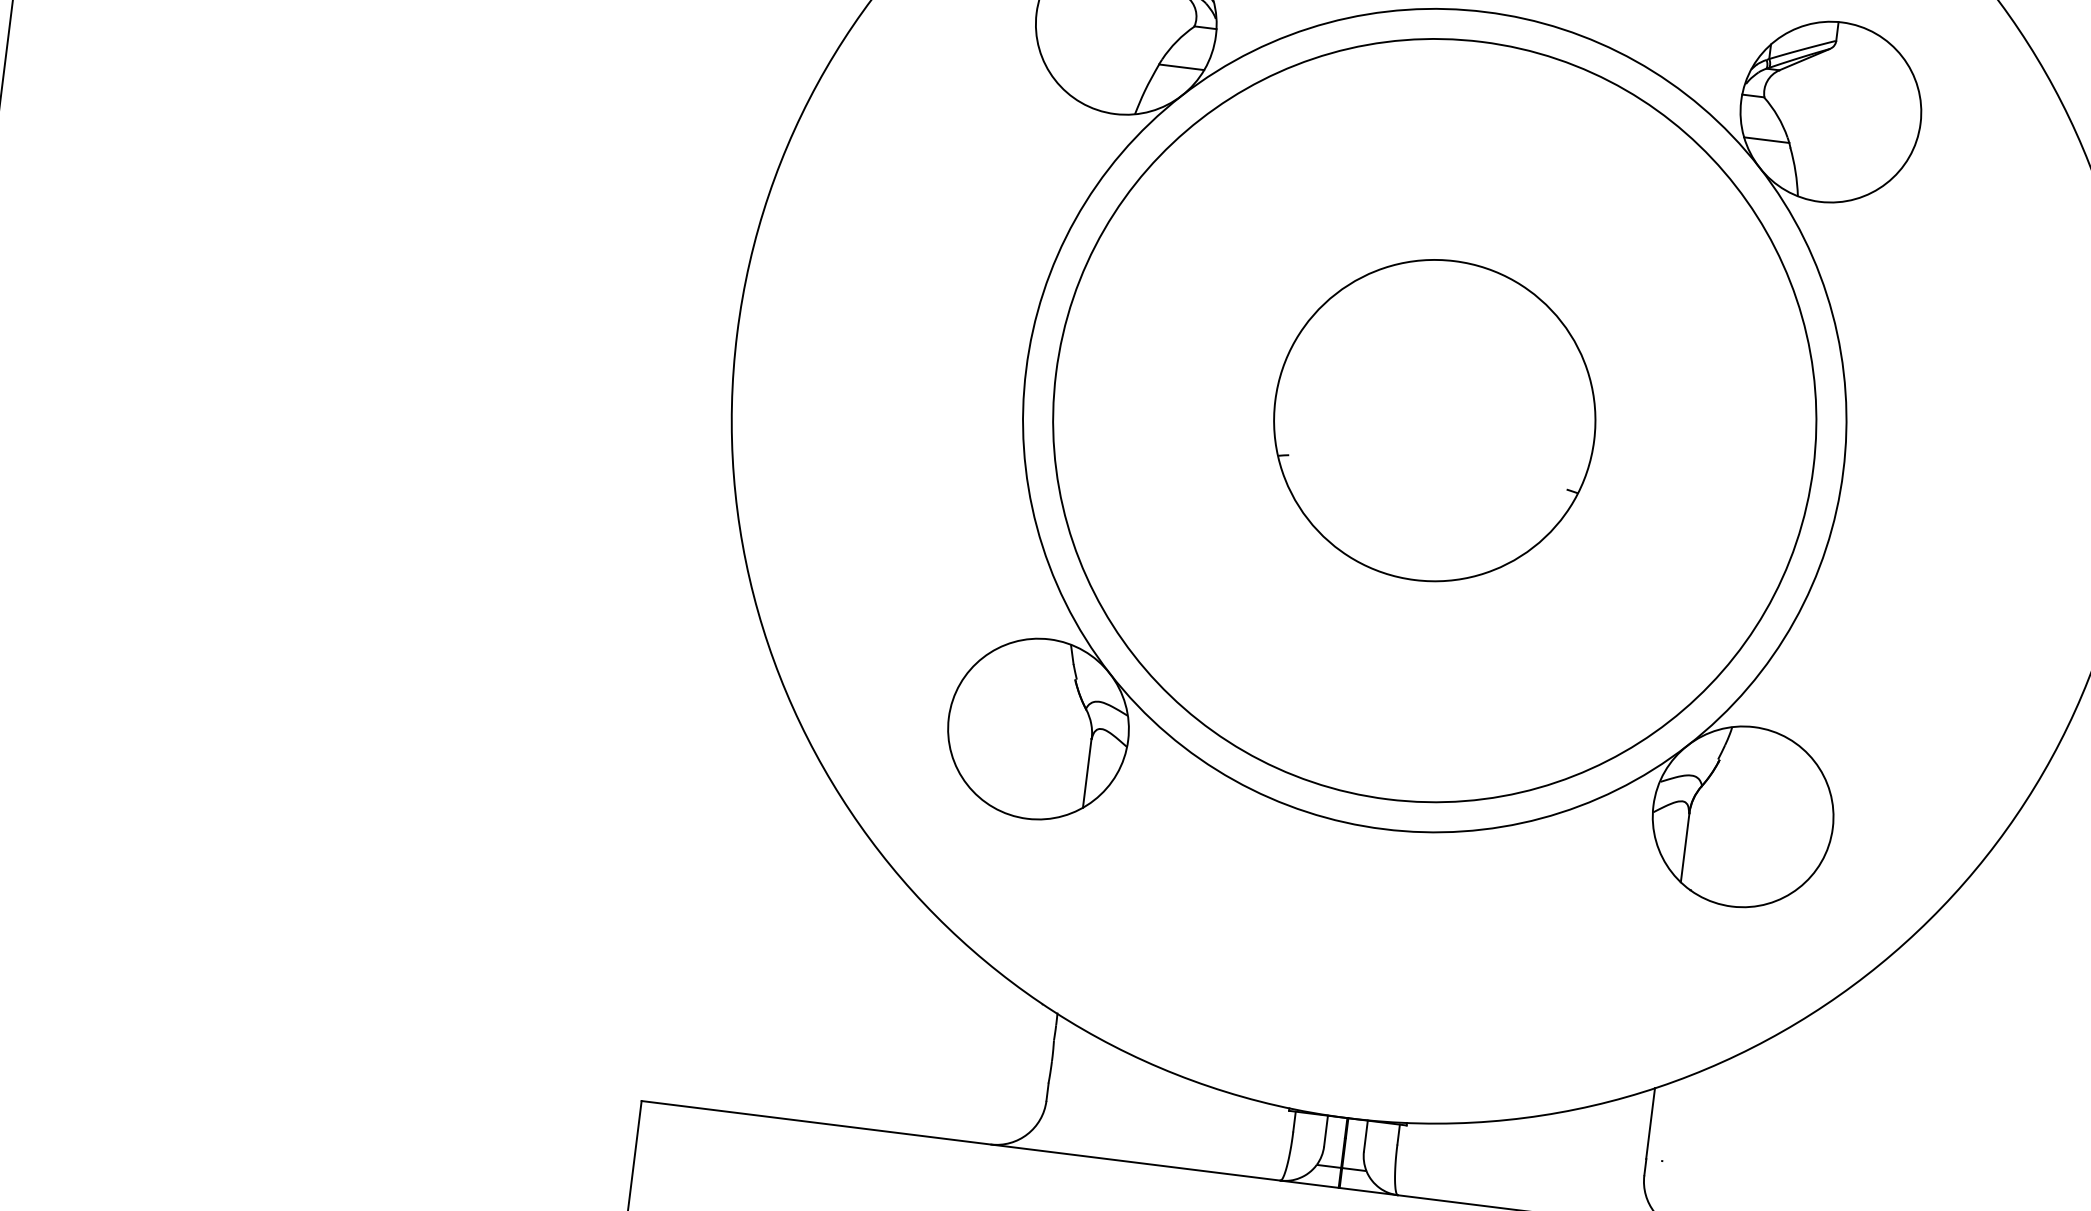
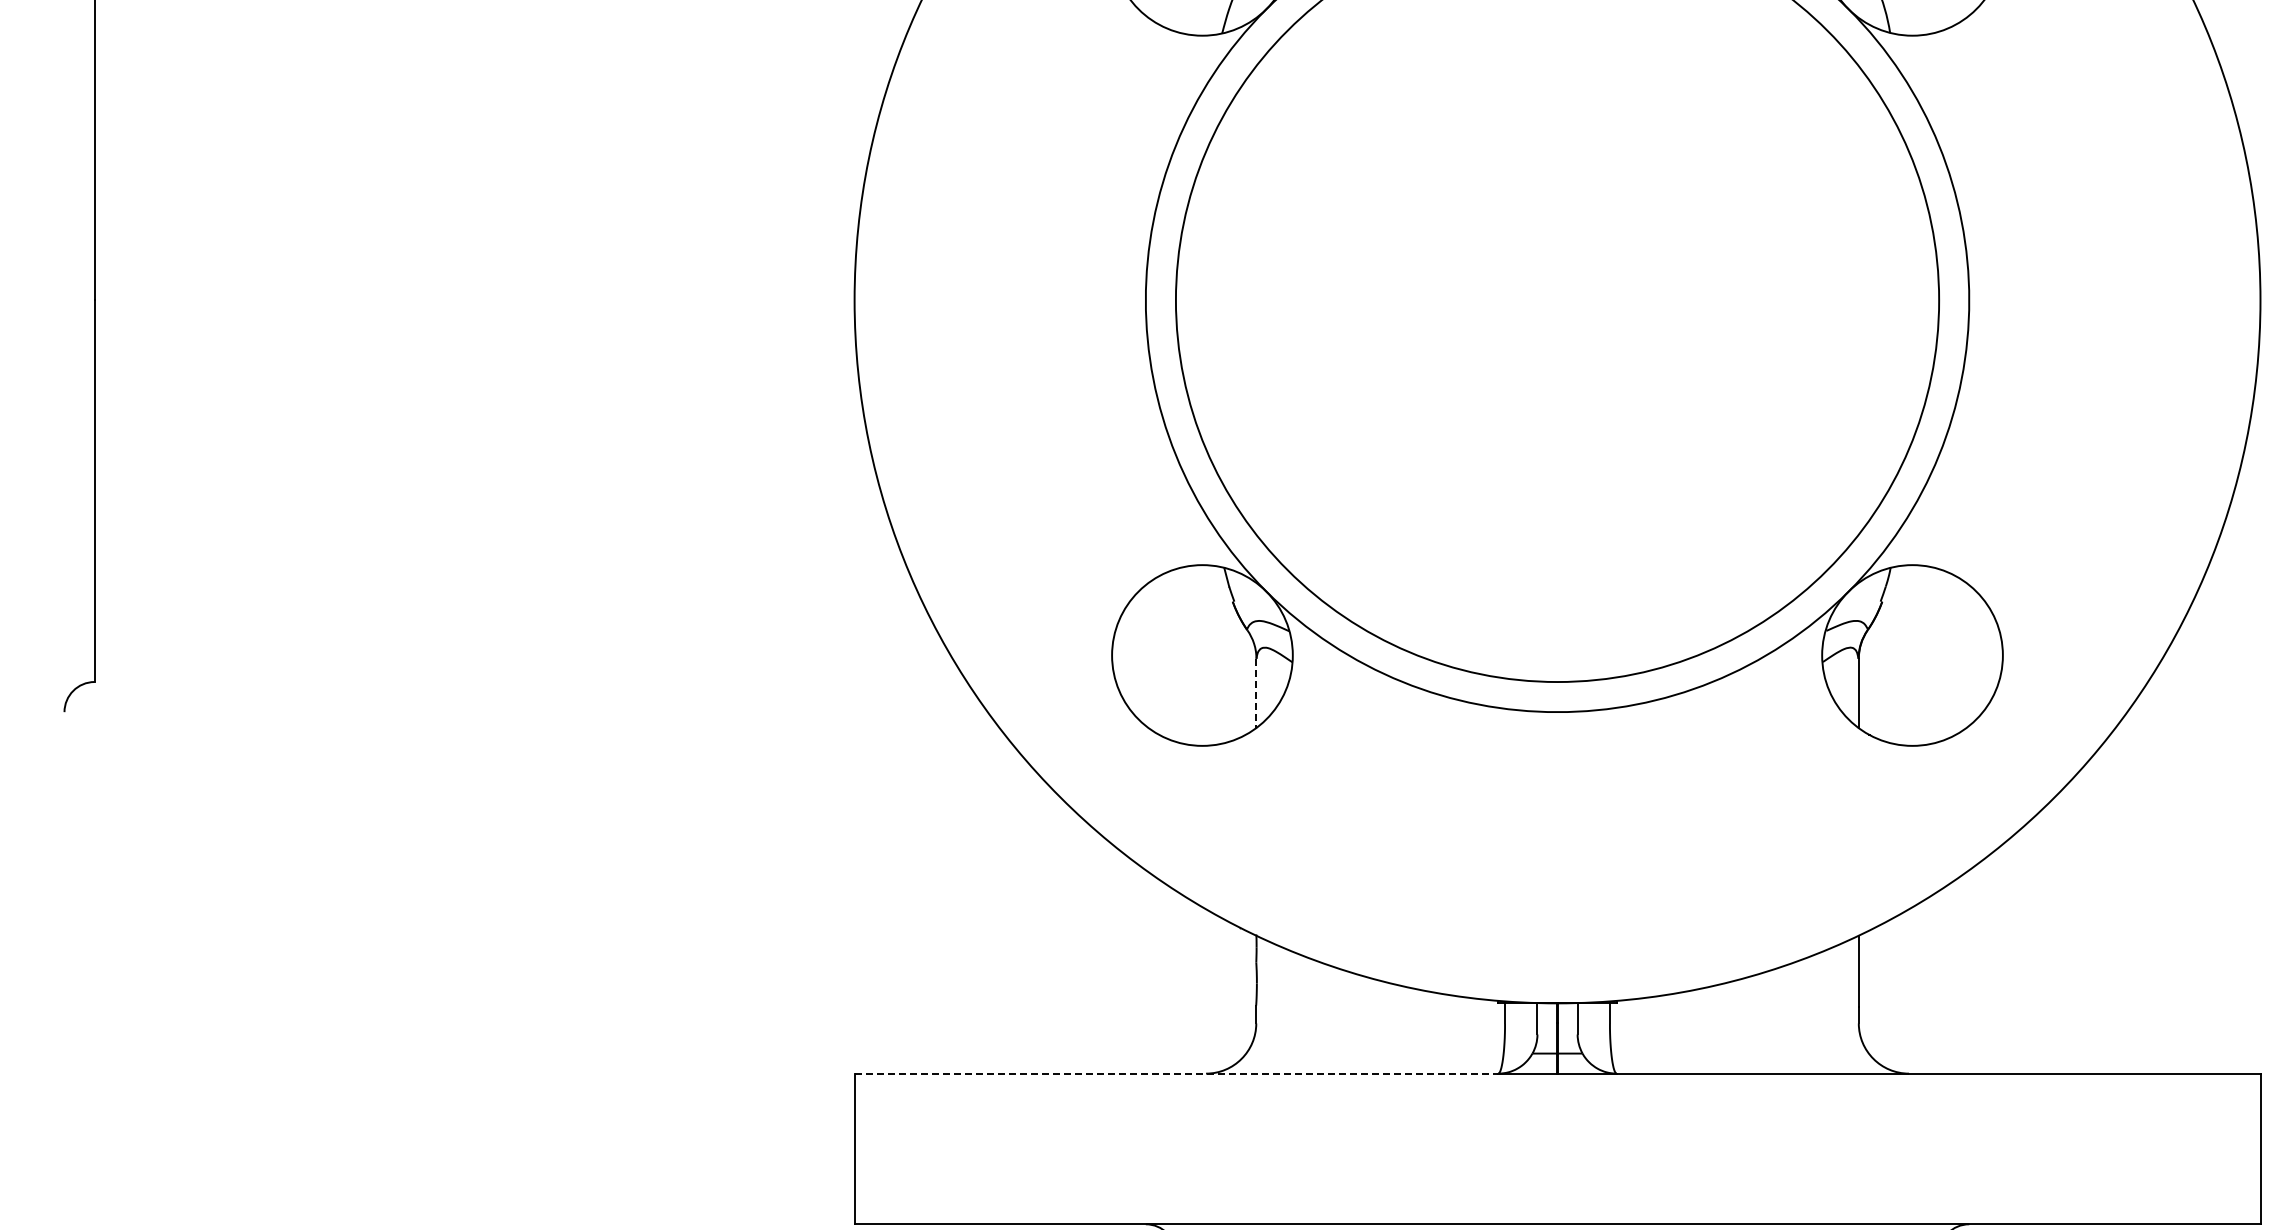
part: (1434, 419) -> (1557, 299), removed
line: (1087, 773) -> (1256, 693), solid -> dashed
line: (961, 1140) -> (1176, 1073), solid -> dashed

